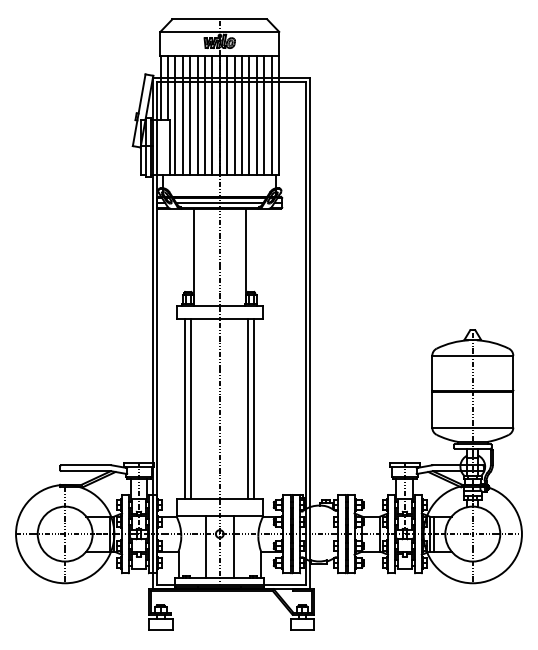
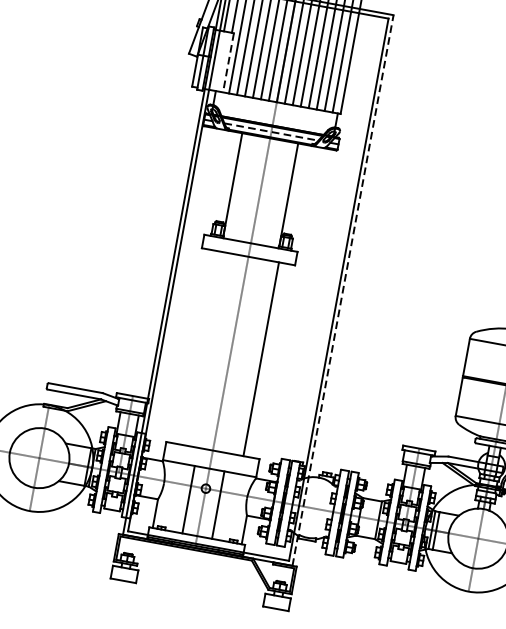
line: (169, 148) -> (227, 63), solid -> dashed
line: (219, 202) -> (271, 131), solid -> dashed
line: (310, 333) -> (343, 290), solid -> dashed
line: (185, 408) -> (193, 346), removed
line: (191, 408) -> (200, 347), removed
line: (254, 408) -> (268, 360), removed

